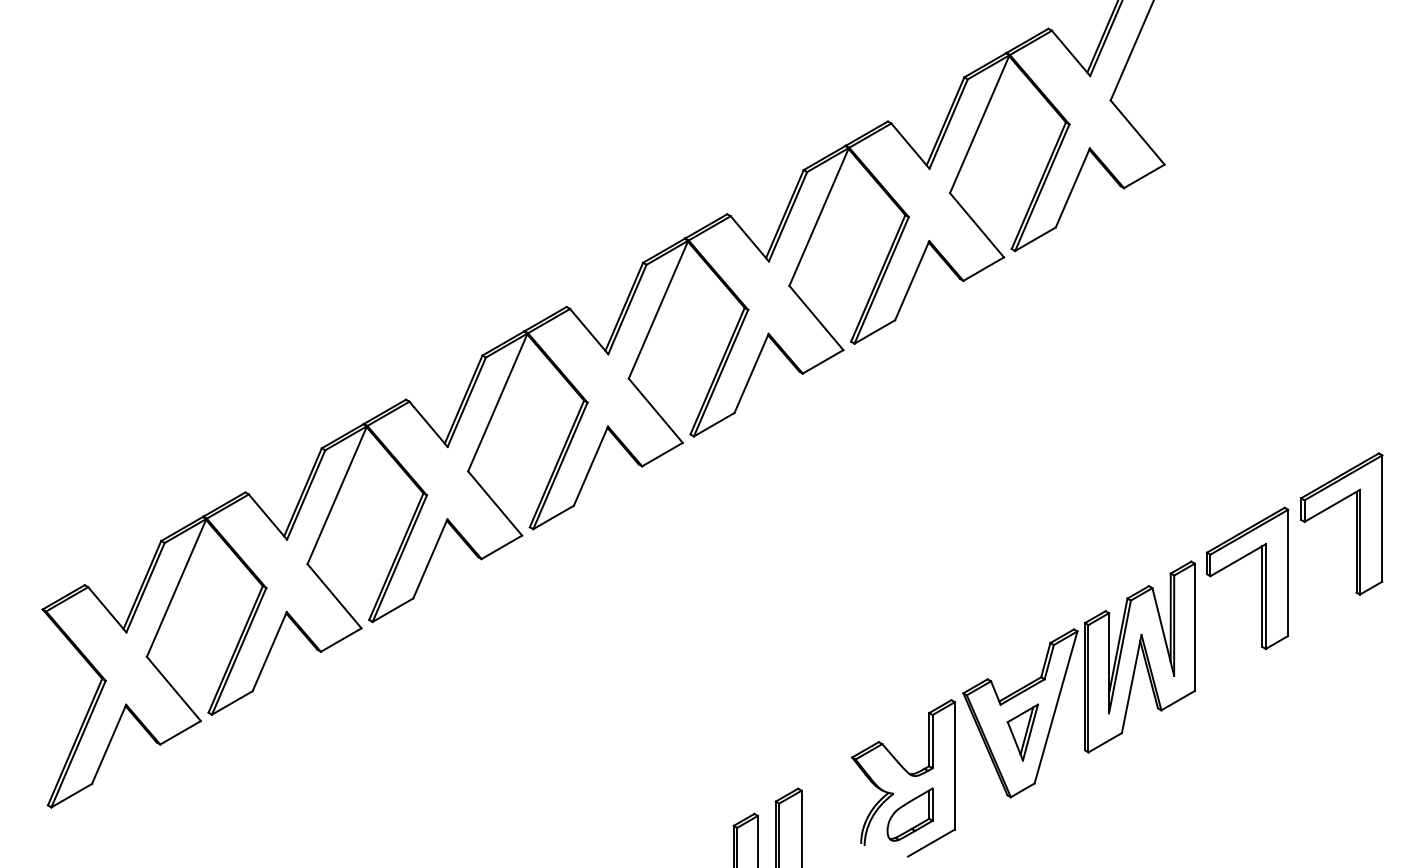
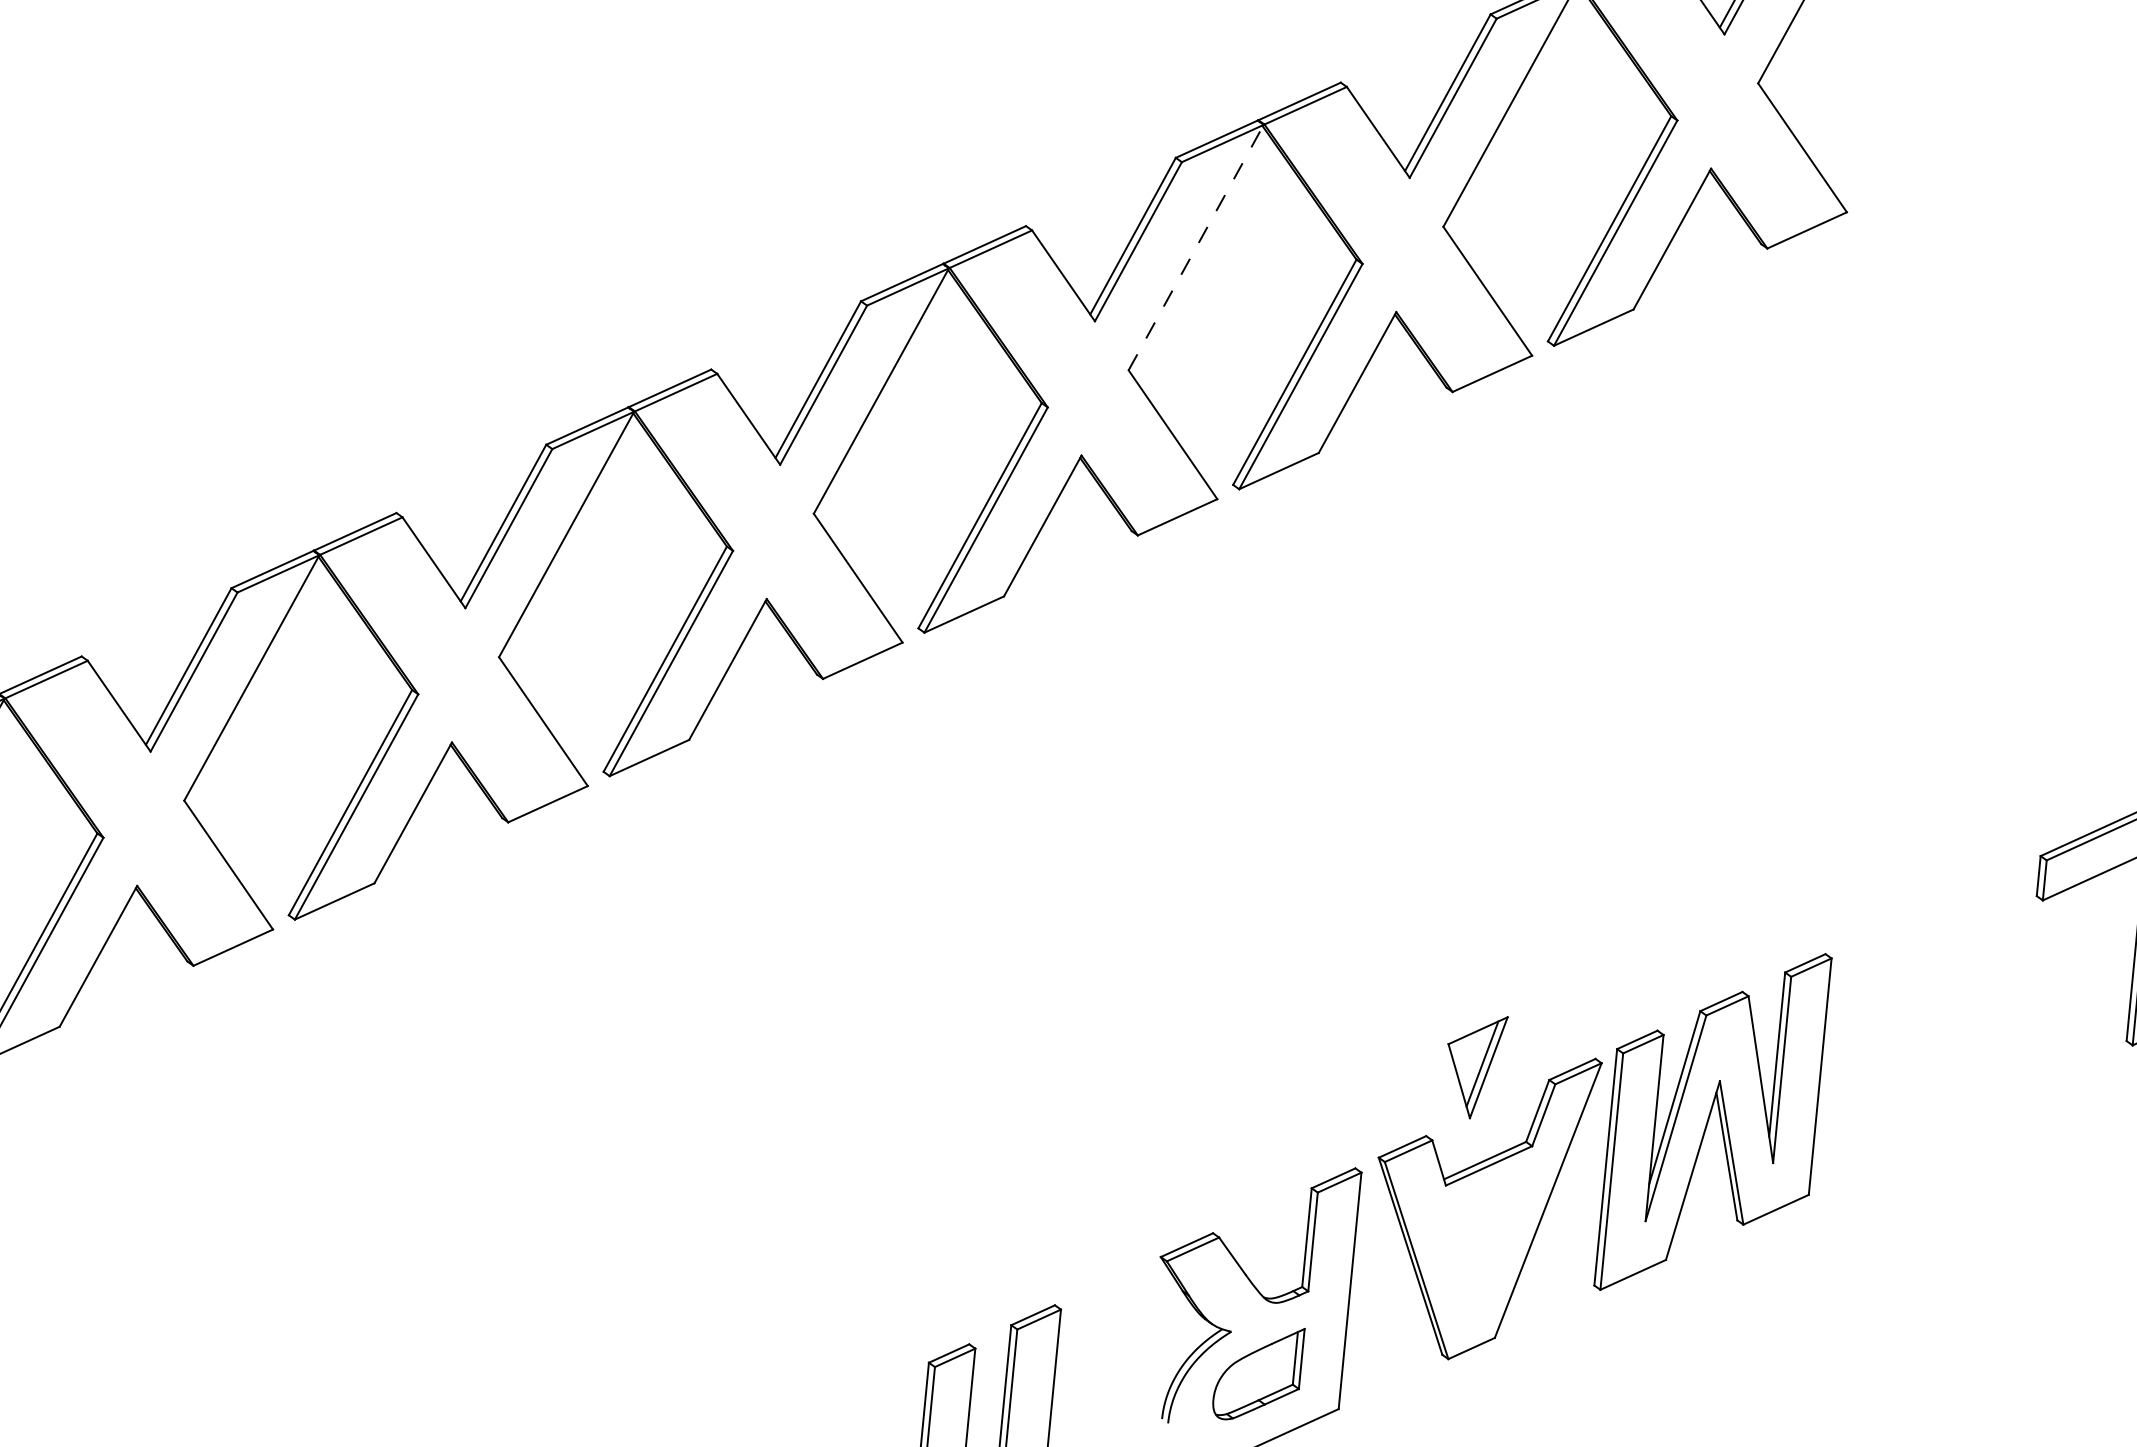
line: (819, 216) -> (1196, 246), solid -> dashed
part: (1261, 577) -> (1952, 996), removed
part: (1022, 732) -> (1474, 1066), moved

